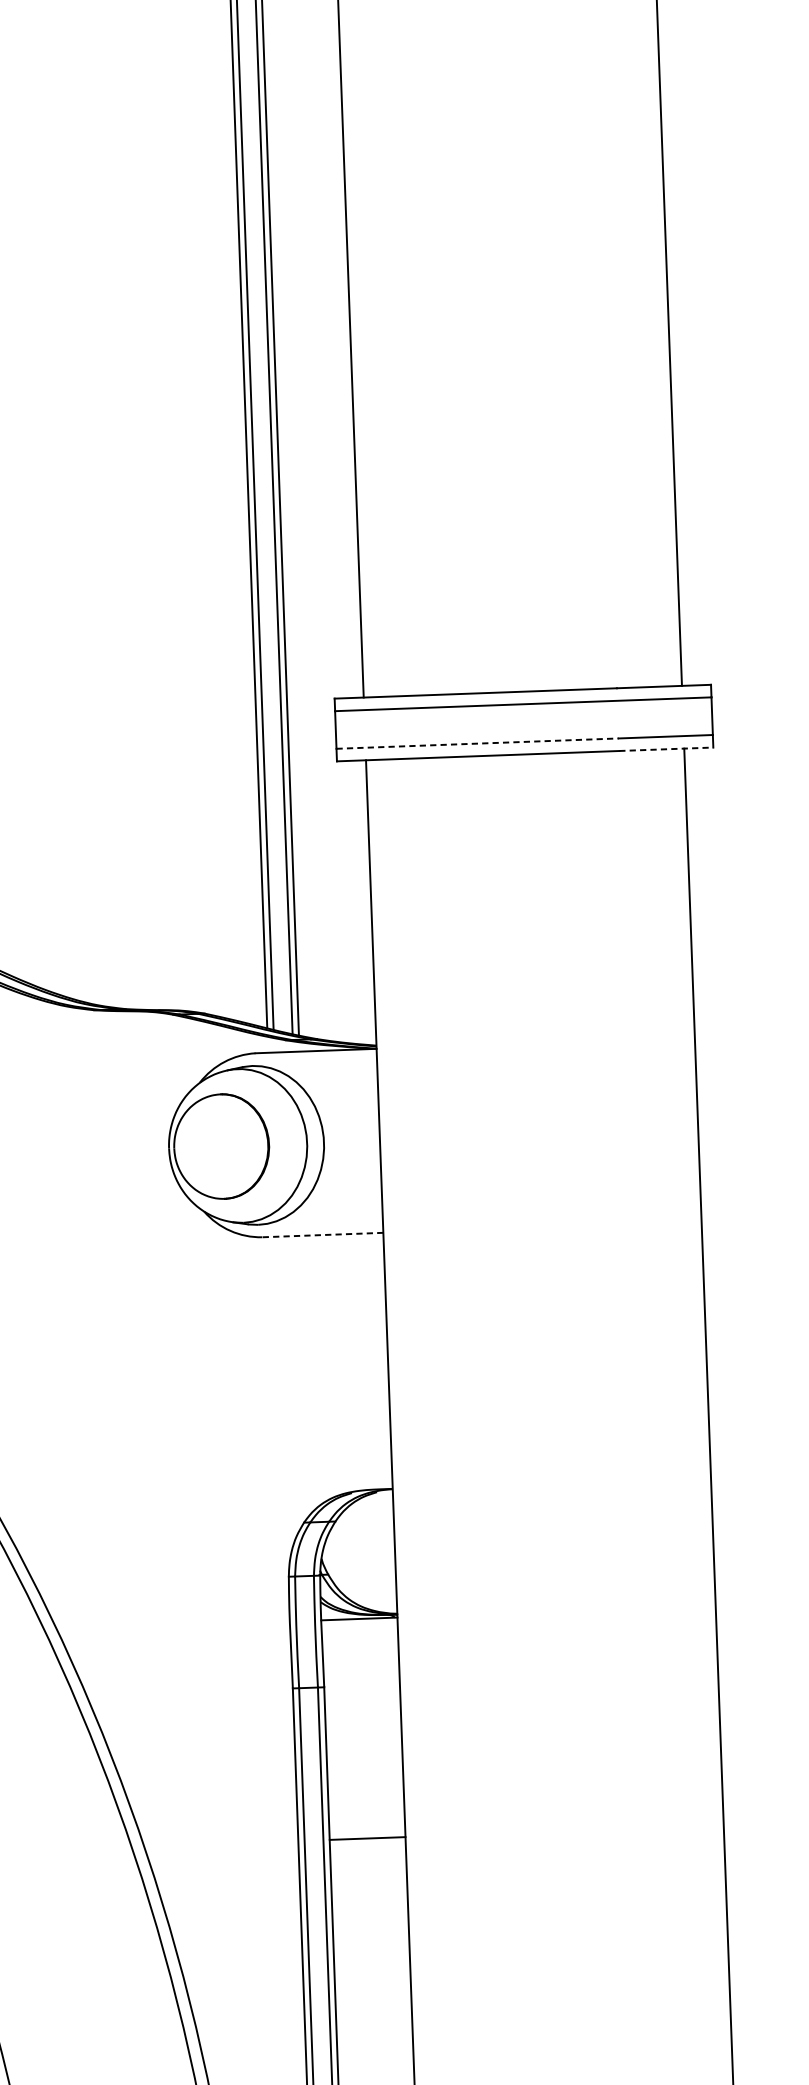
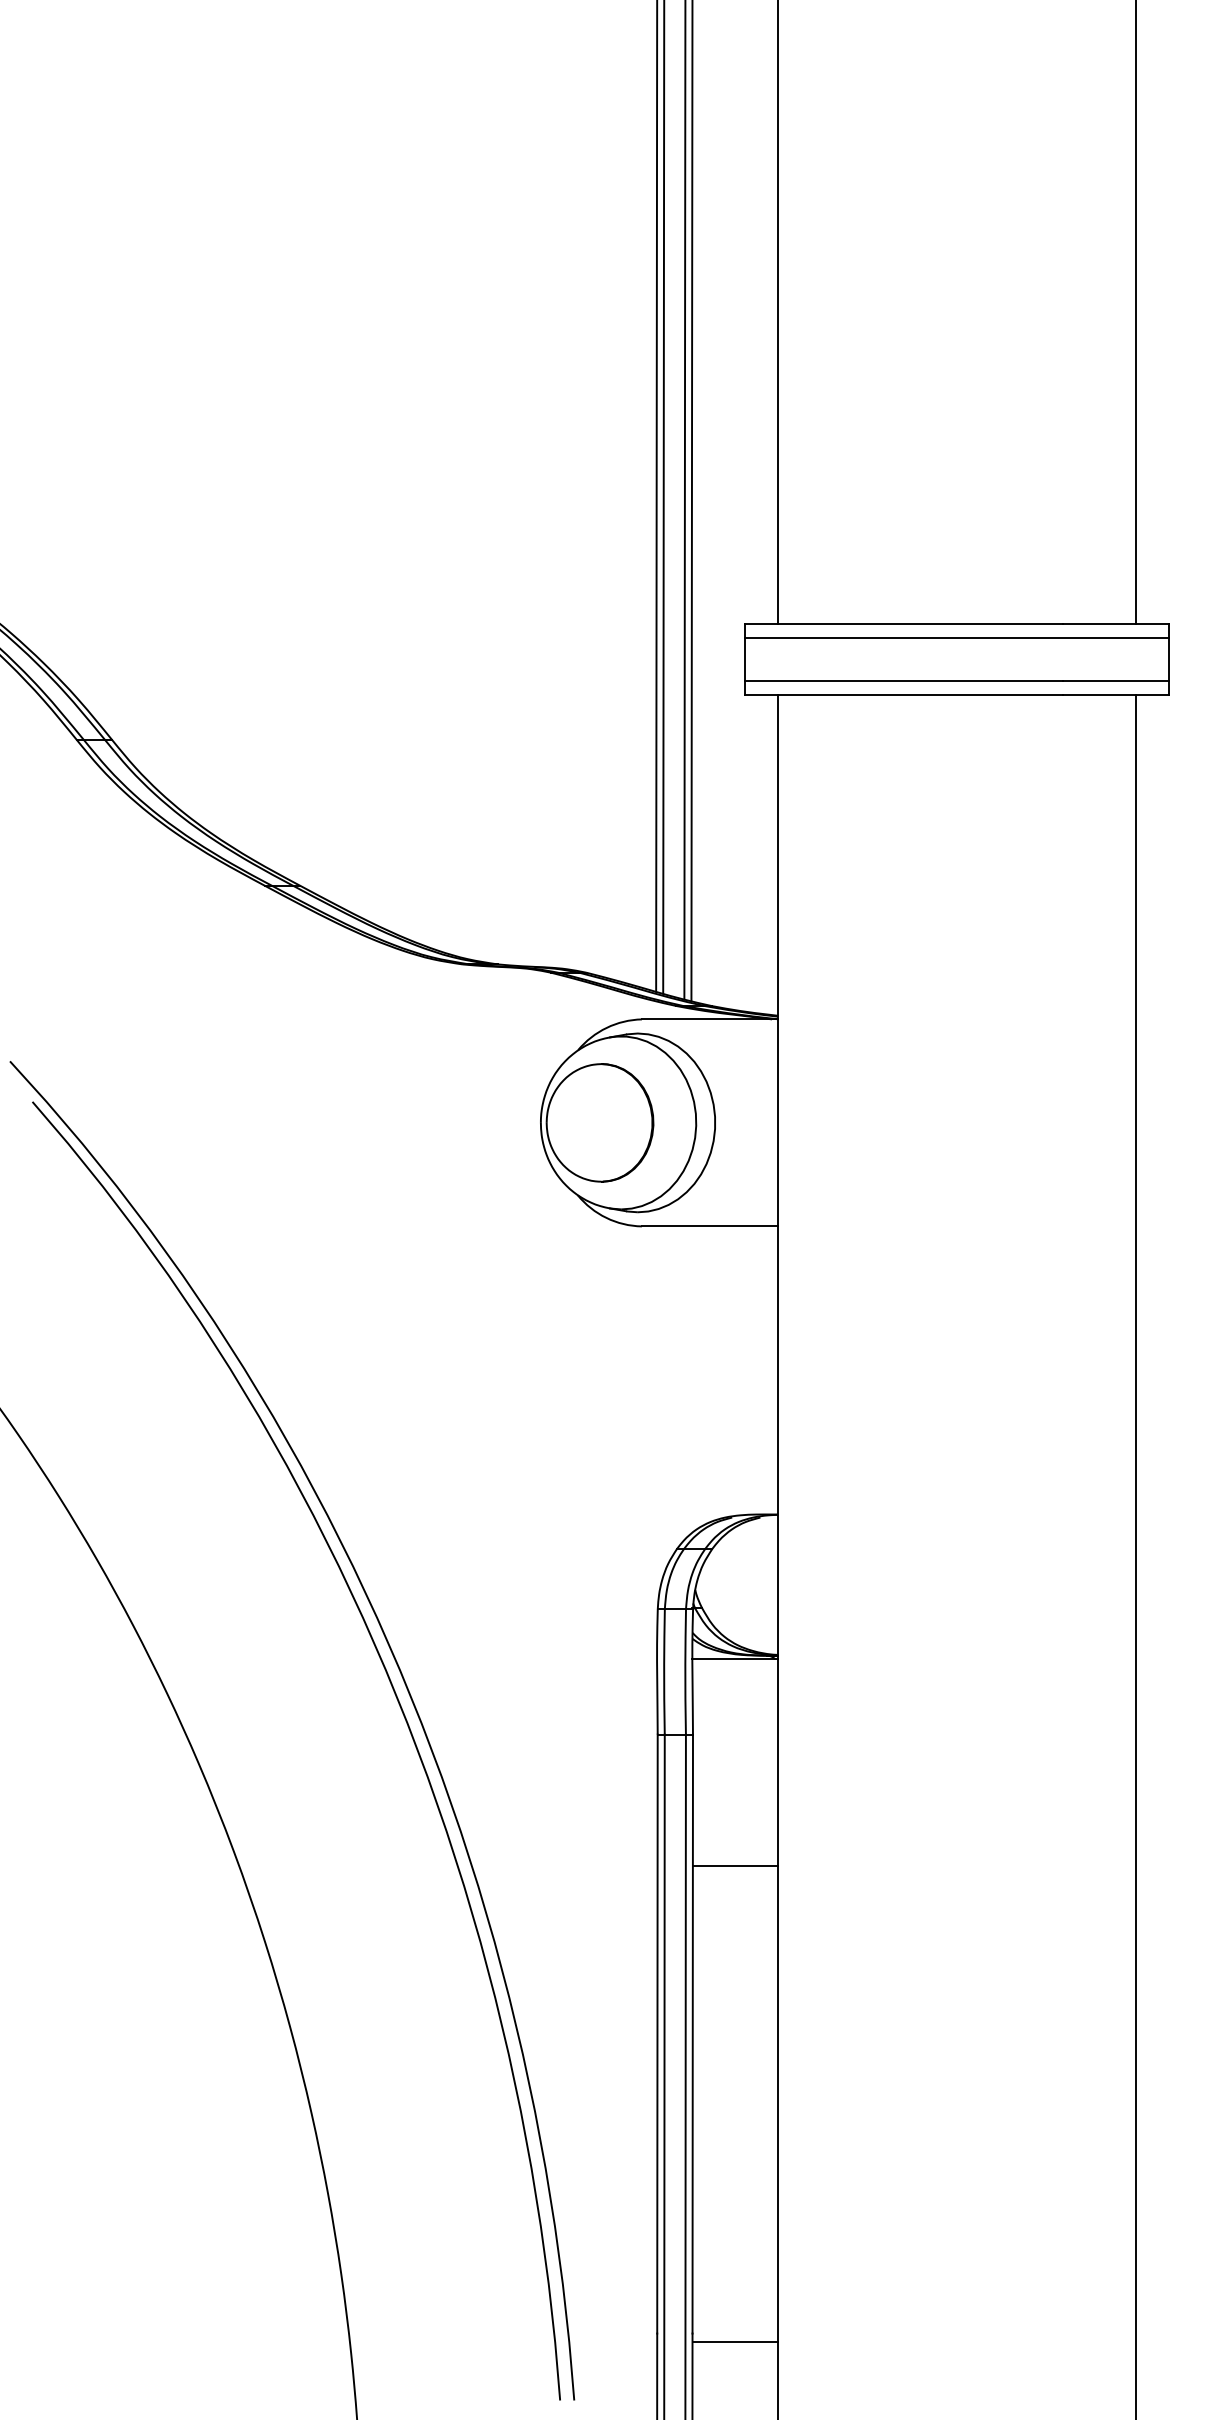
line: (477, 743) -> (904, 680), dashed -> solid
line: (665, 749) -> (1115, 694), dashed -> solid
line: (322, 1235) -> (709, 1226), dashed -> solid
line: (367, 1838) -> (735, 1866), moved

